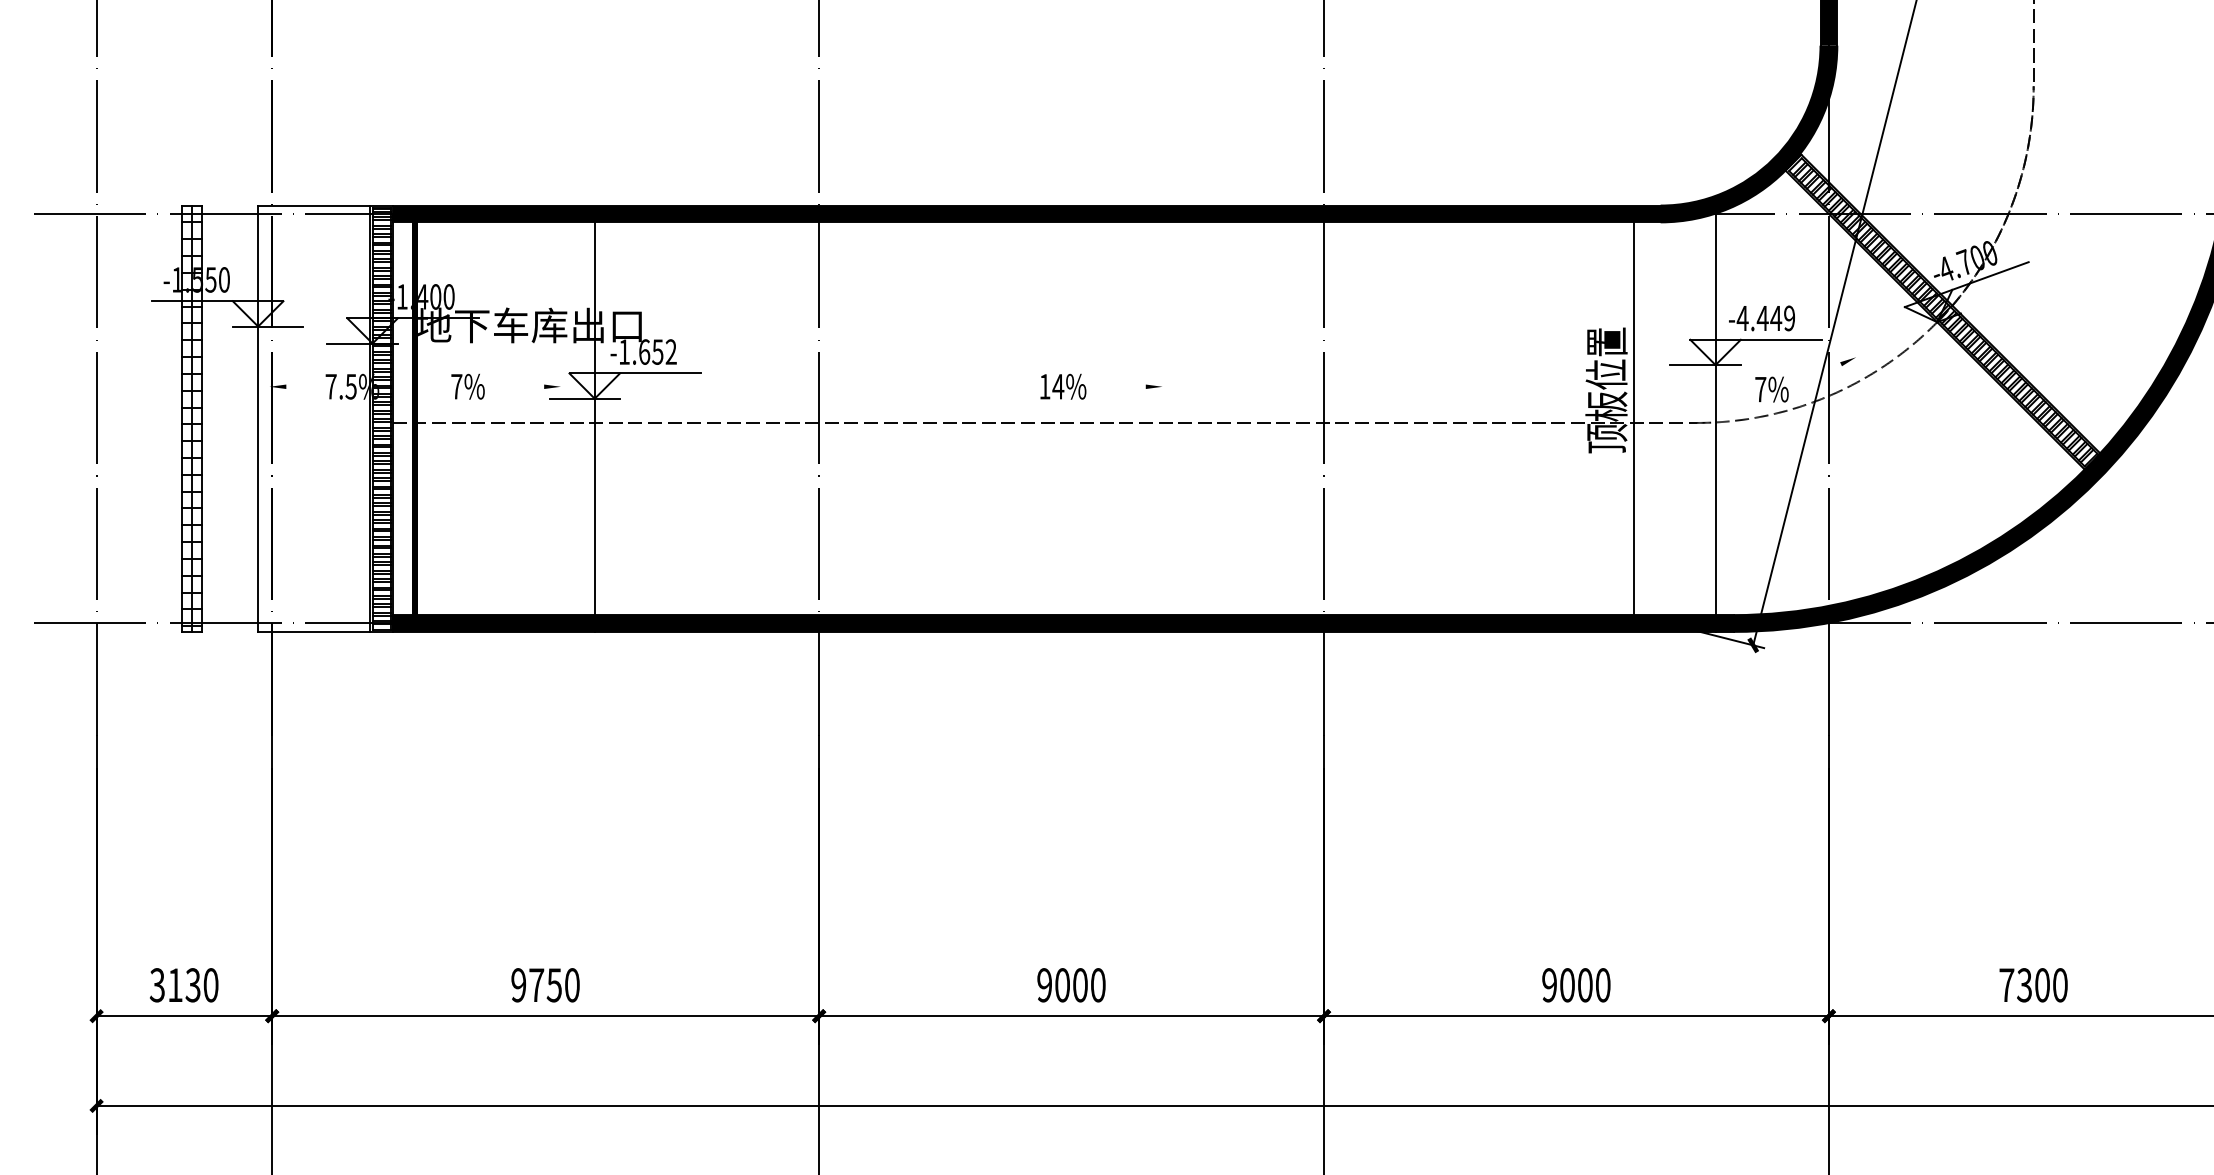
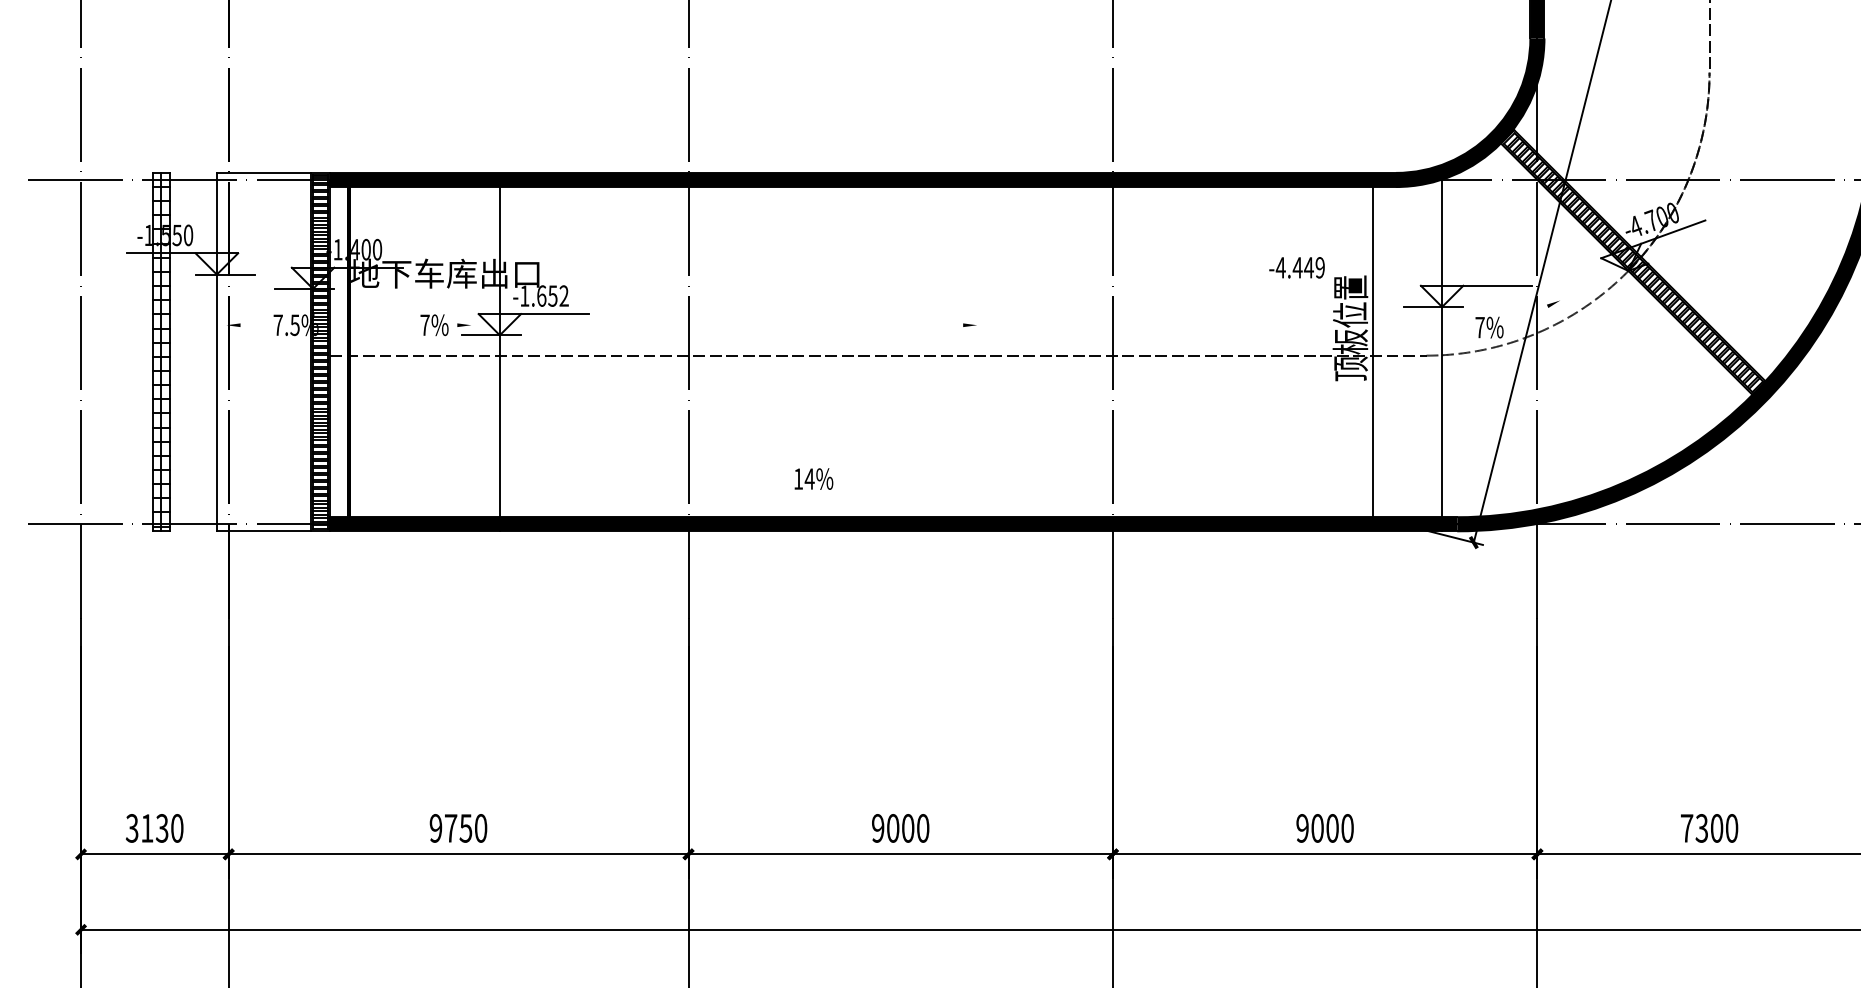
text: (1761, 318) -> (1296, 267), moved
text: (467, 386) -> (434, 325), moved
text: (1063, 386) -> (814, 478), moved

